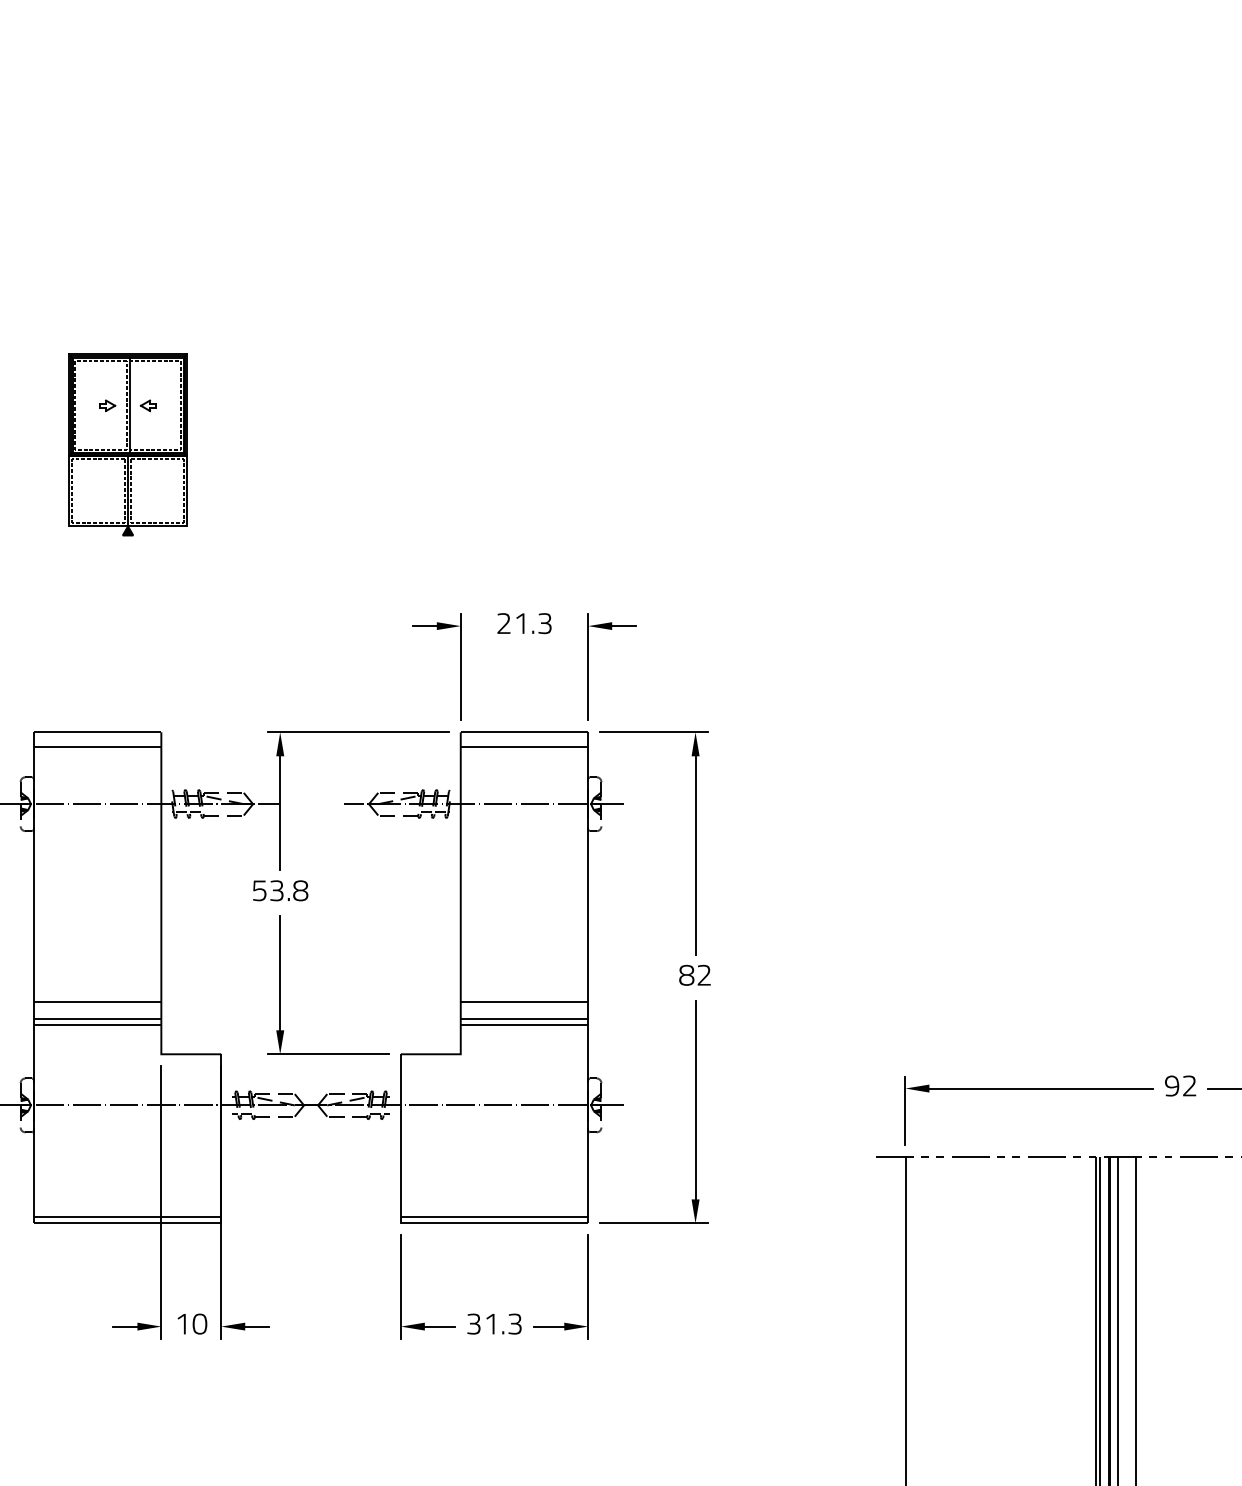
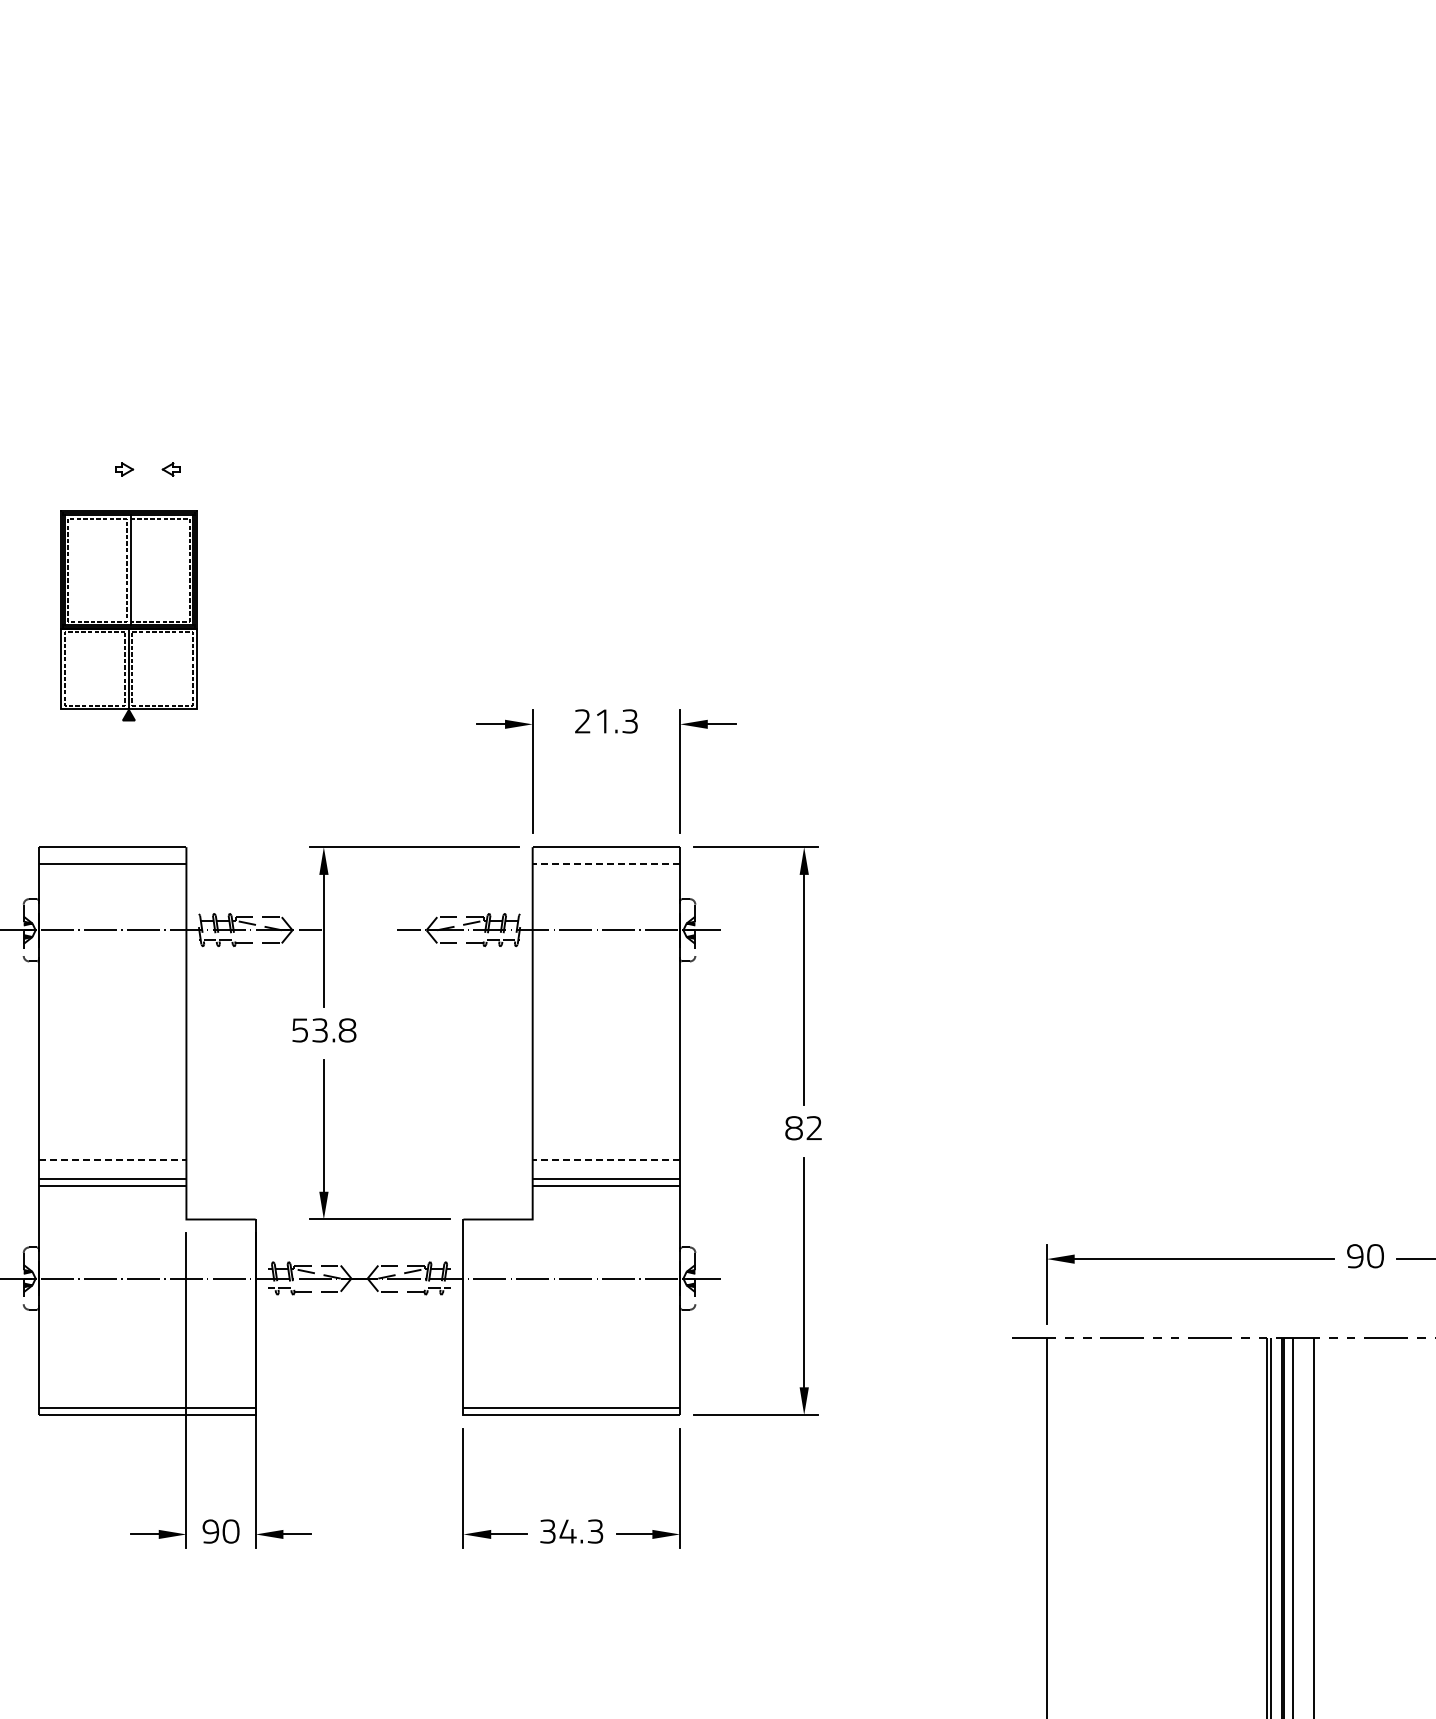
part: (127, 444) -> (128, 615), moved
line: (524, 747) -> (606, 864), solid -> dashed
line: (97, 1002) -> (112, 1159), solid -> dashed
line: (524, 1002) -> (606, 1159), solid -> dashed
text: (1189, 1086) -> (1375, 1256), 92 -> 90
text: (182, 1324) -> (210, 1531), 10 -> 90
text: (490, 1324) -> (567, 1531), 31.3 -> 34.3

